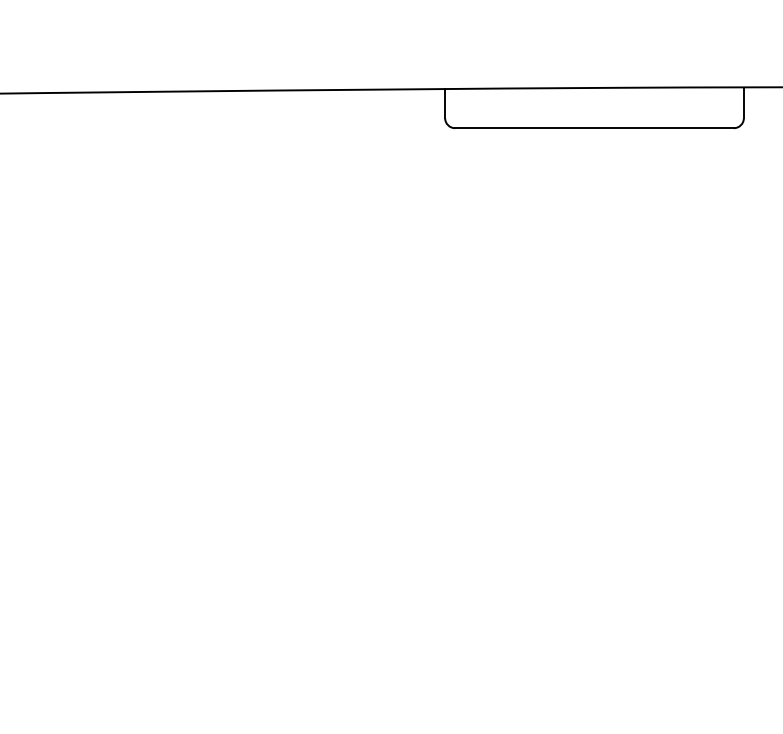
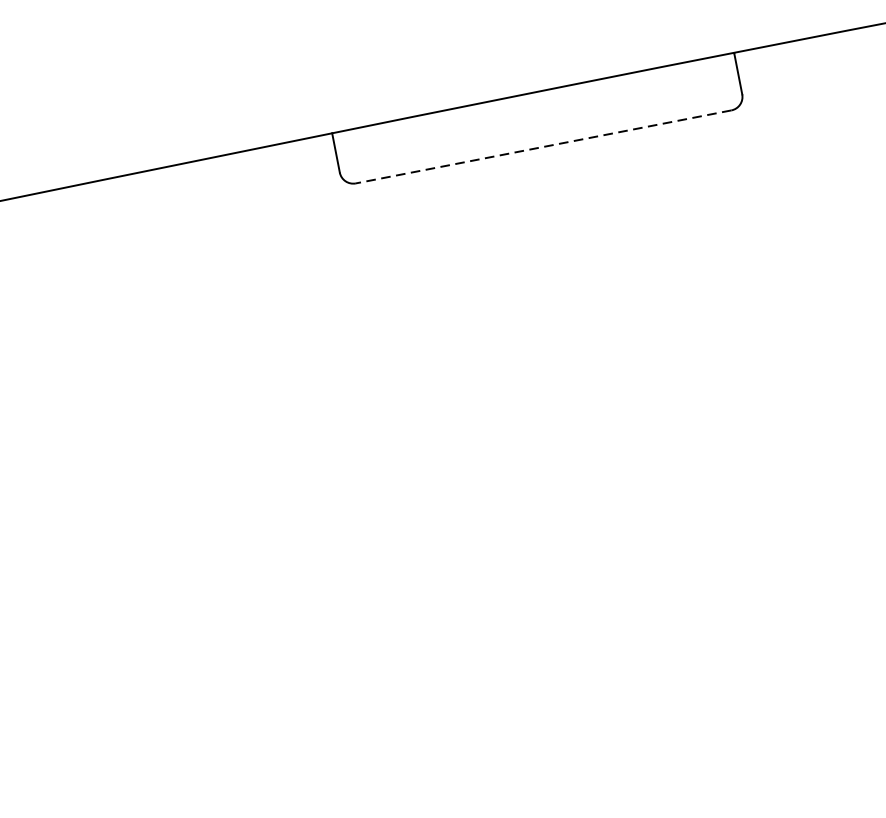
line: (594, 128) -> (543, 147), solid -> dashed

